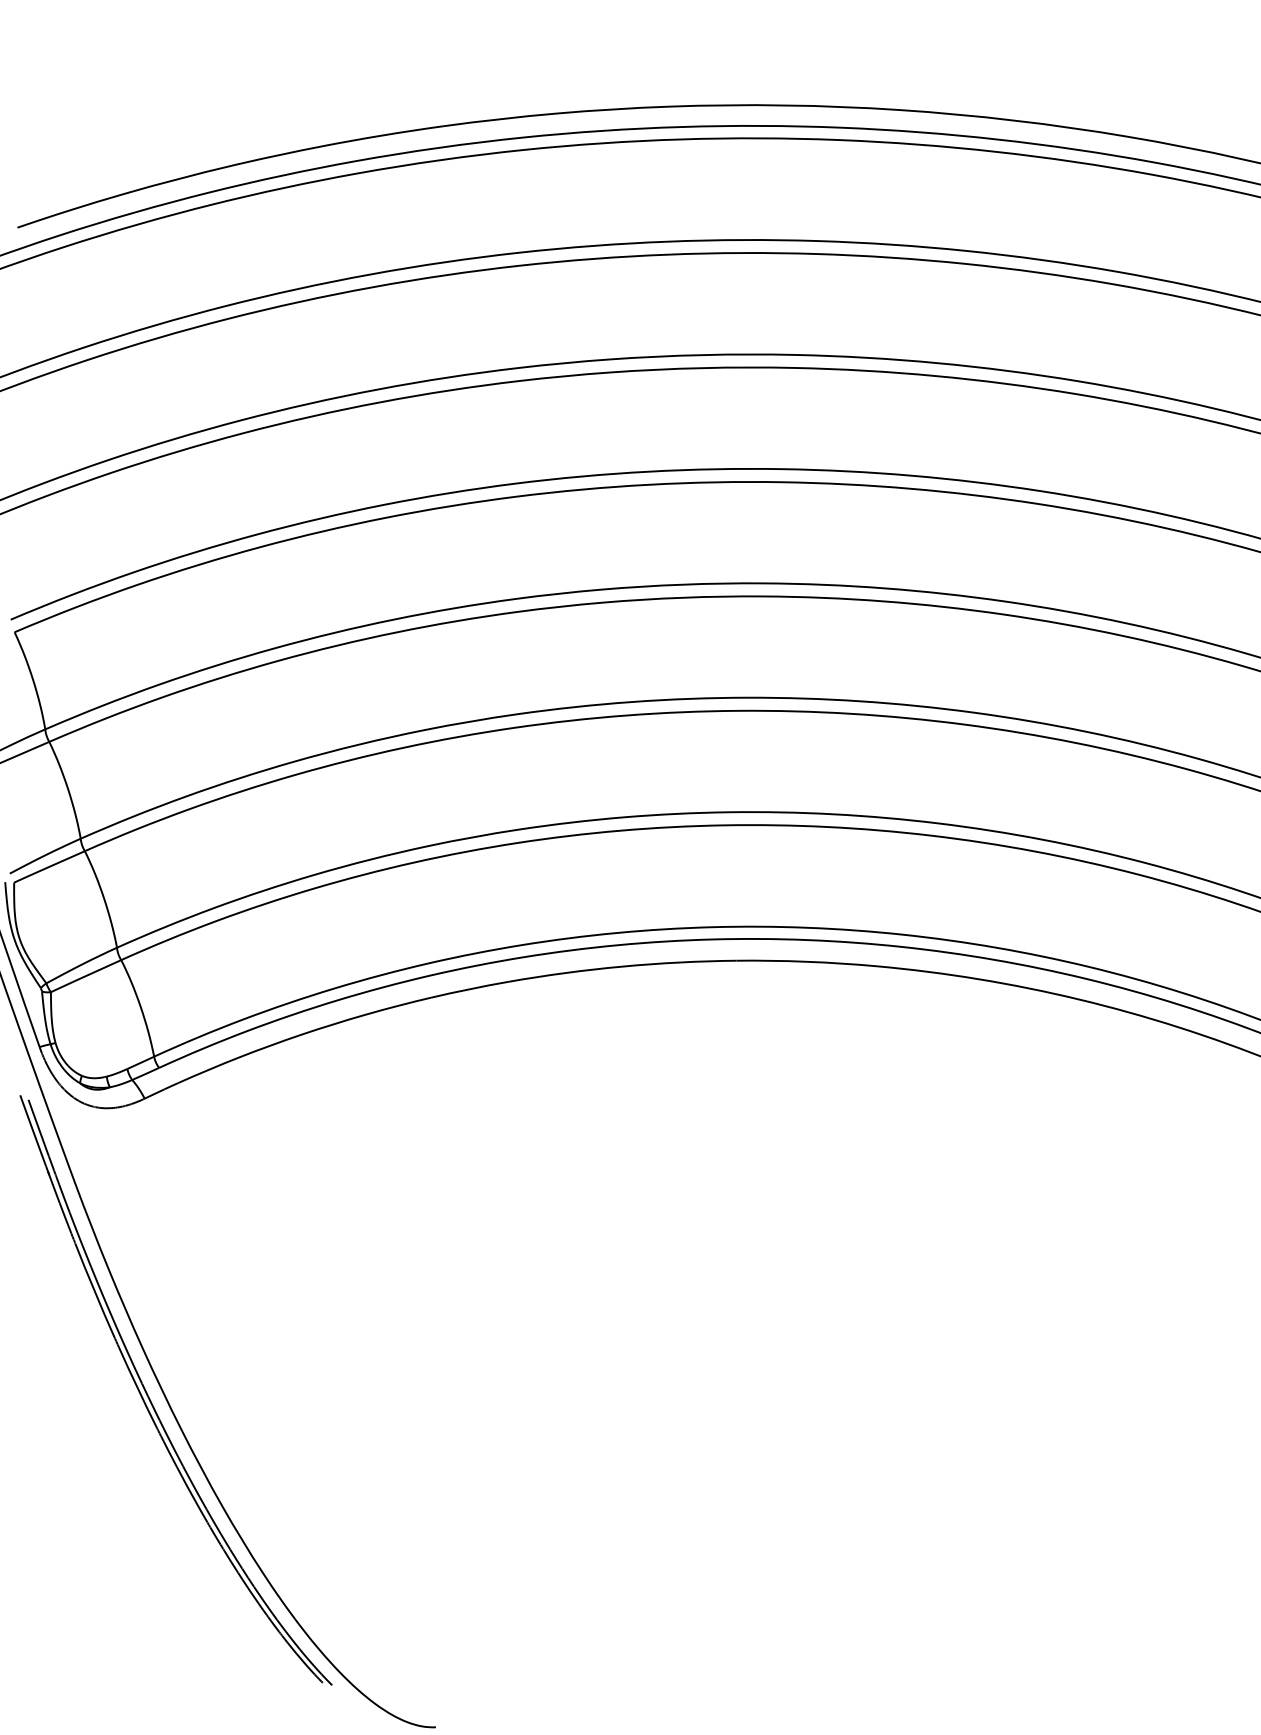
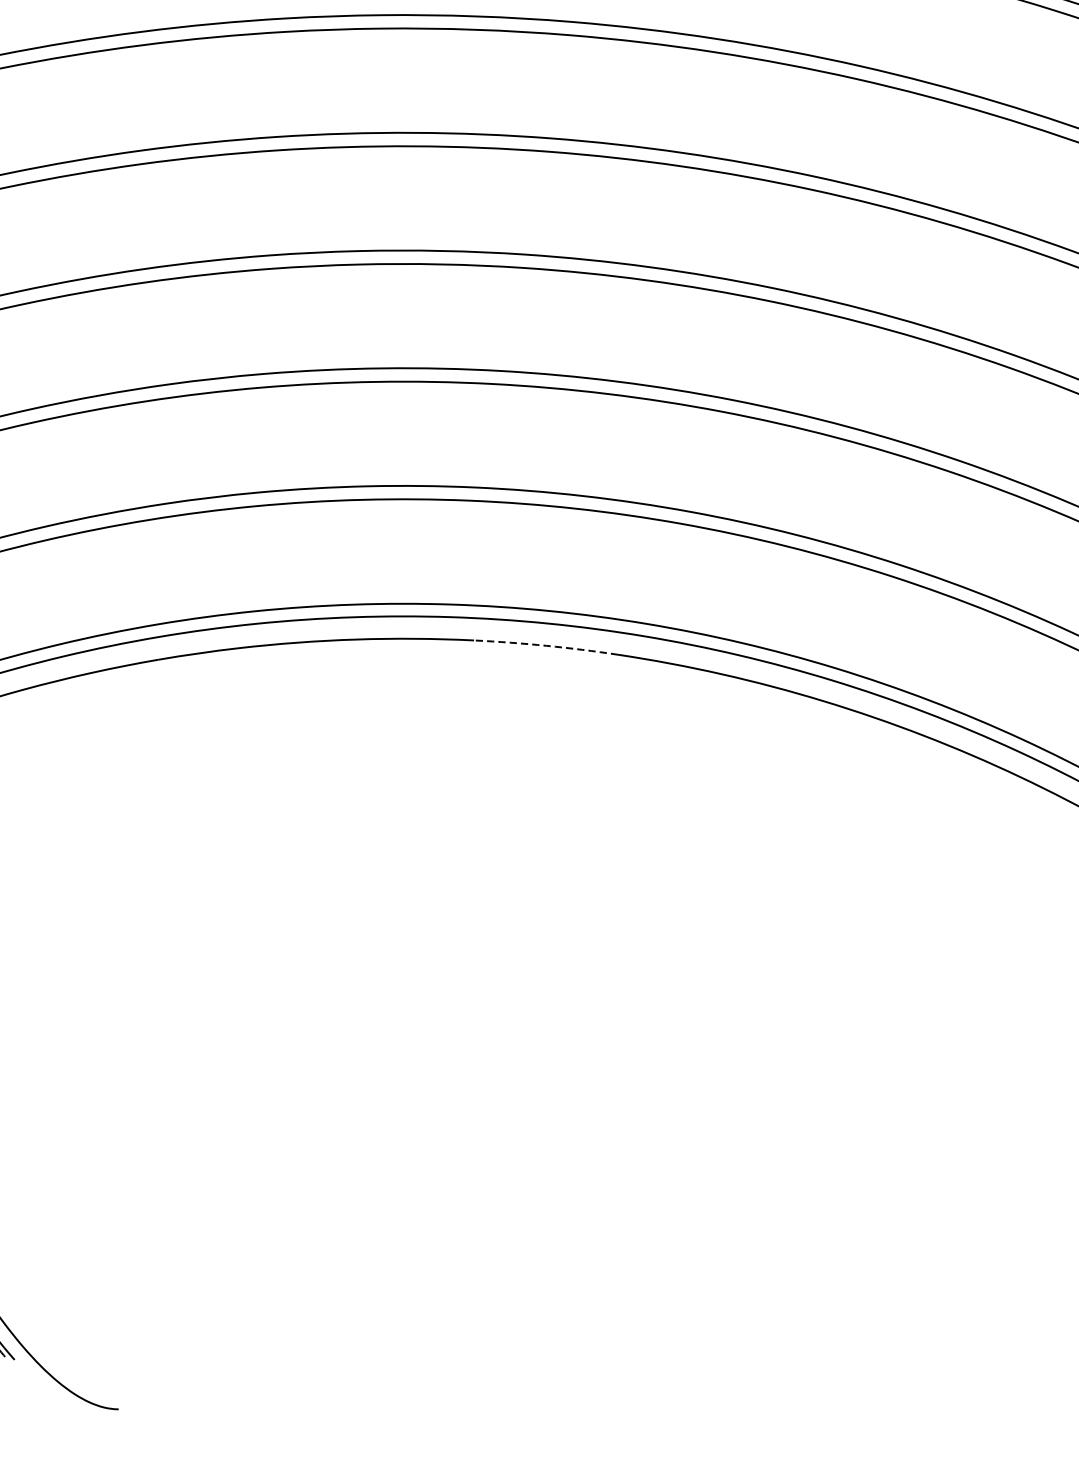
arc: (806, 961) -> (545, 645), solid -> dashed

